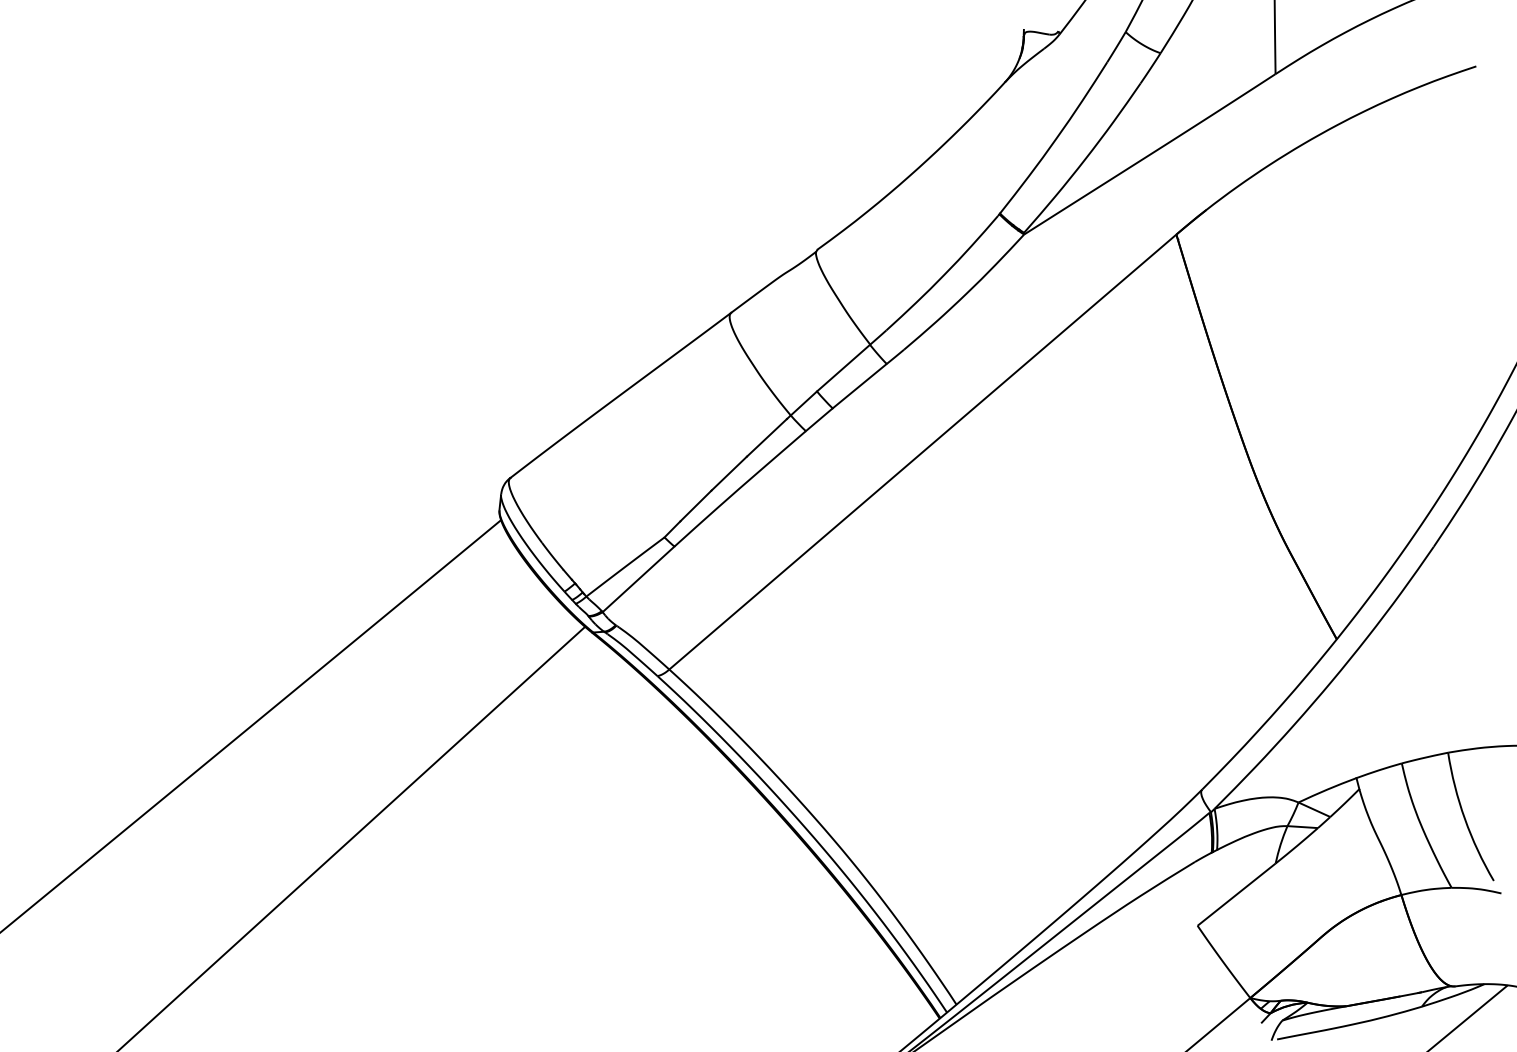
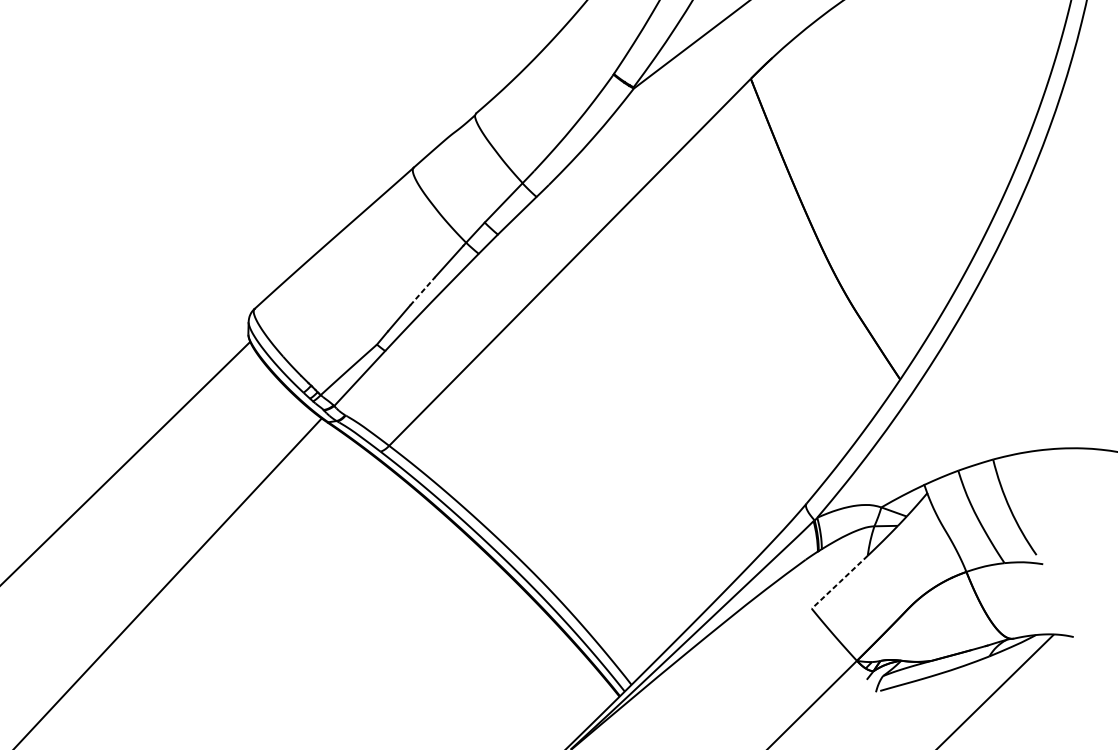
line: (729, 473) -> (422, 291), solid -> dashed
line: (1236, 894) -> (839, 582), solid -> dashed

